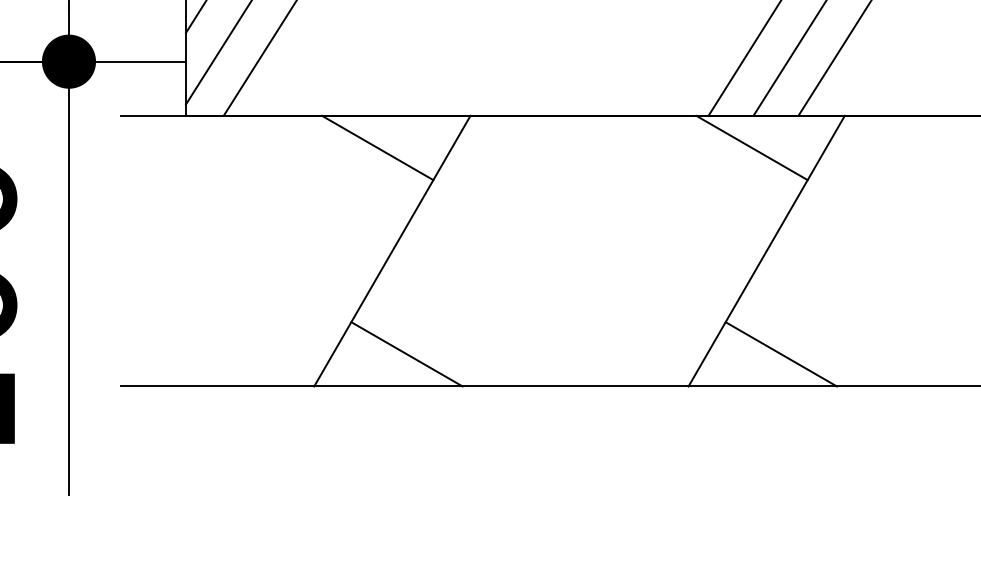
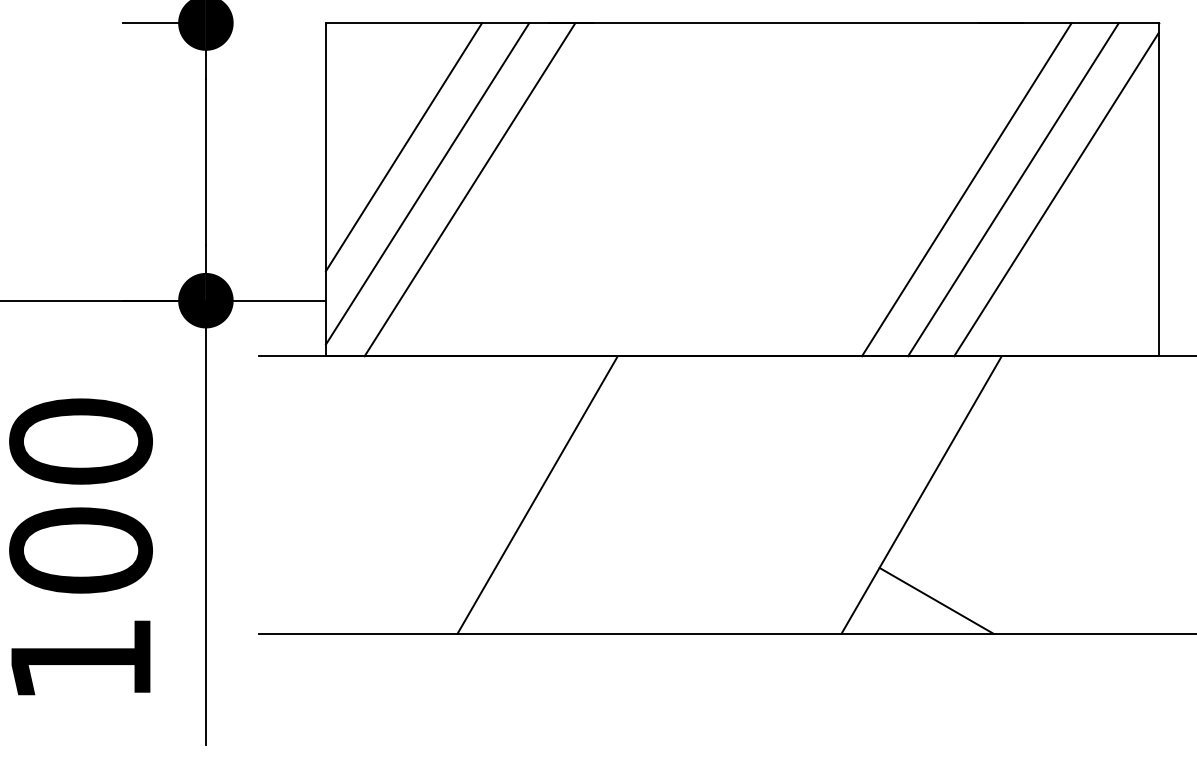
line: (377, 148) -> (522, 389), removed
line: (751, 148) -> (906, 389), removed
line: (406, 353) -> (552, 600), removed

